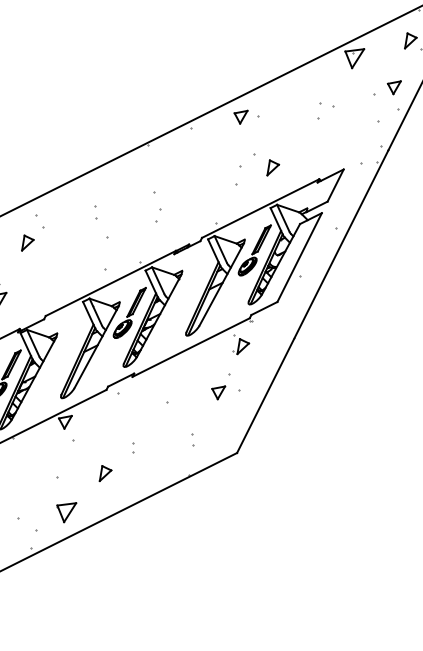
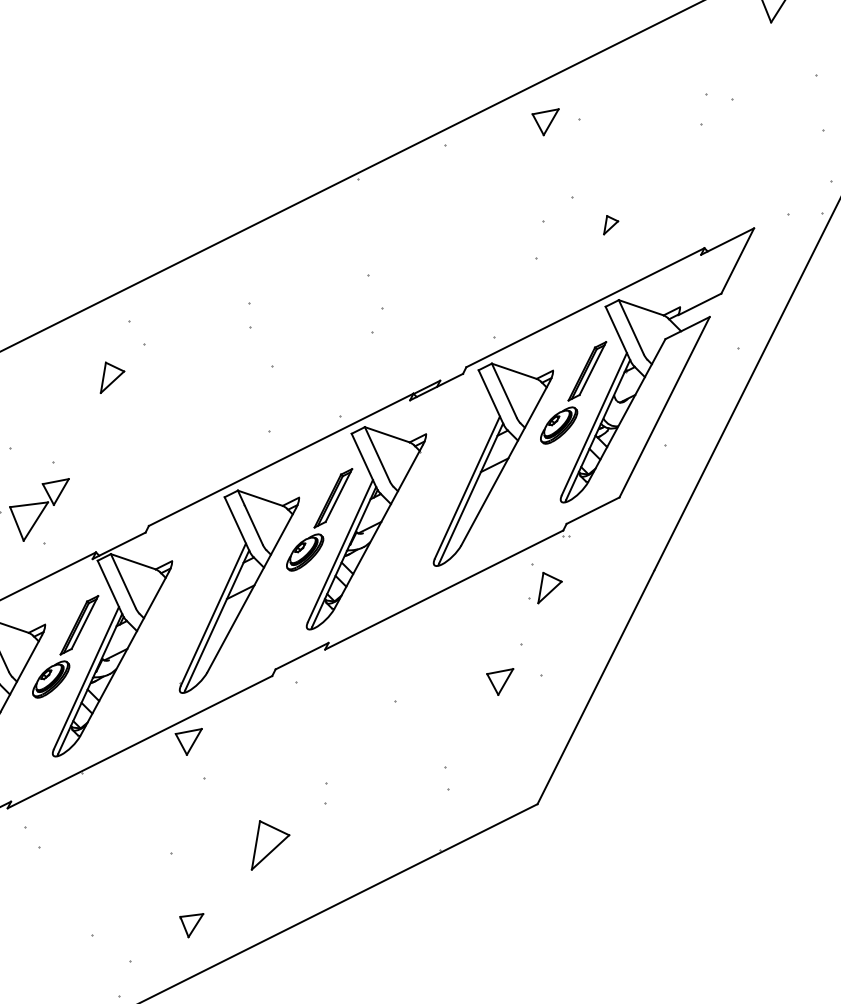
part: (273, 167) -> (611, 224), size x0.6
part: (105, 473) -> (270, 845), size x1.6
part: (66, 512) -> (191, 925), size x0.6

